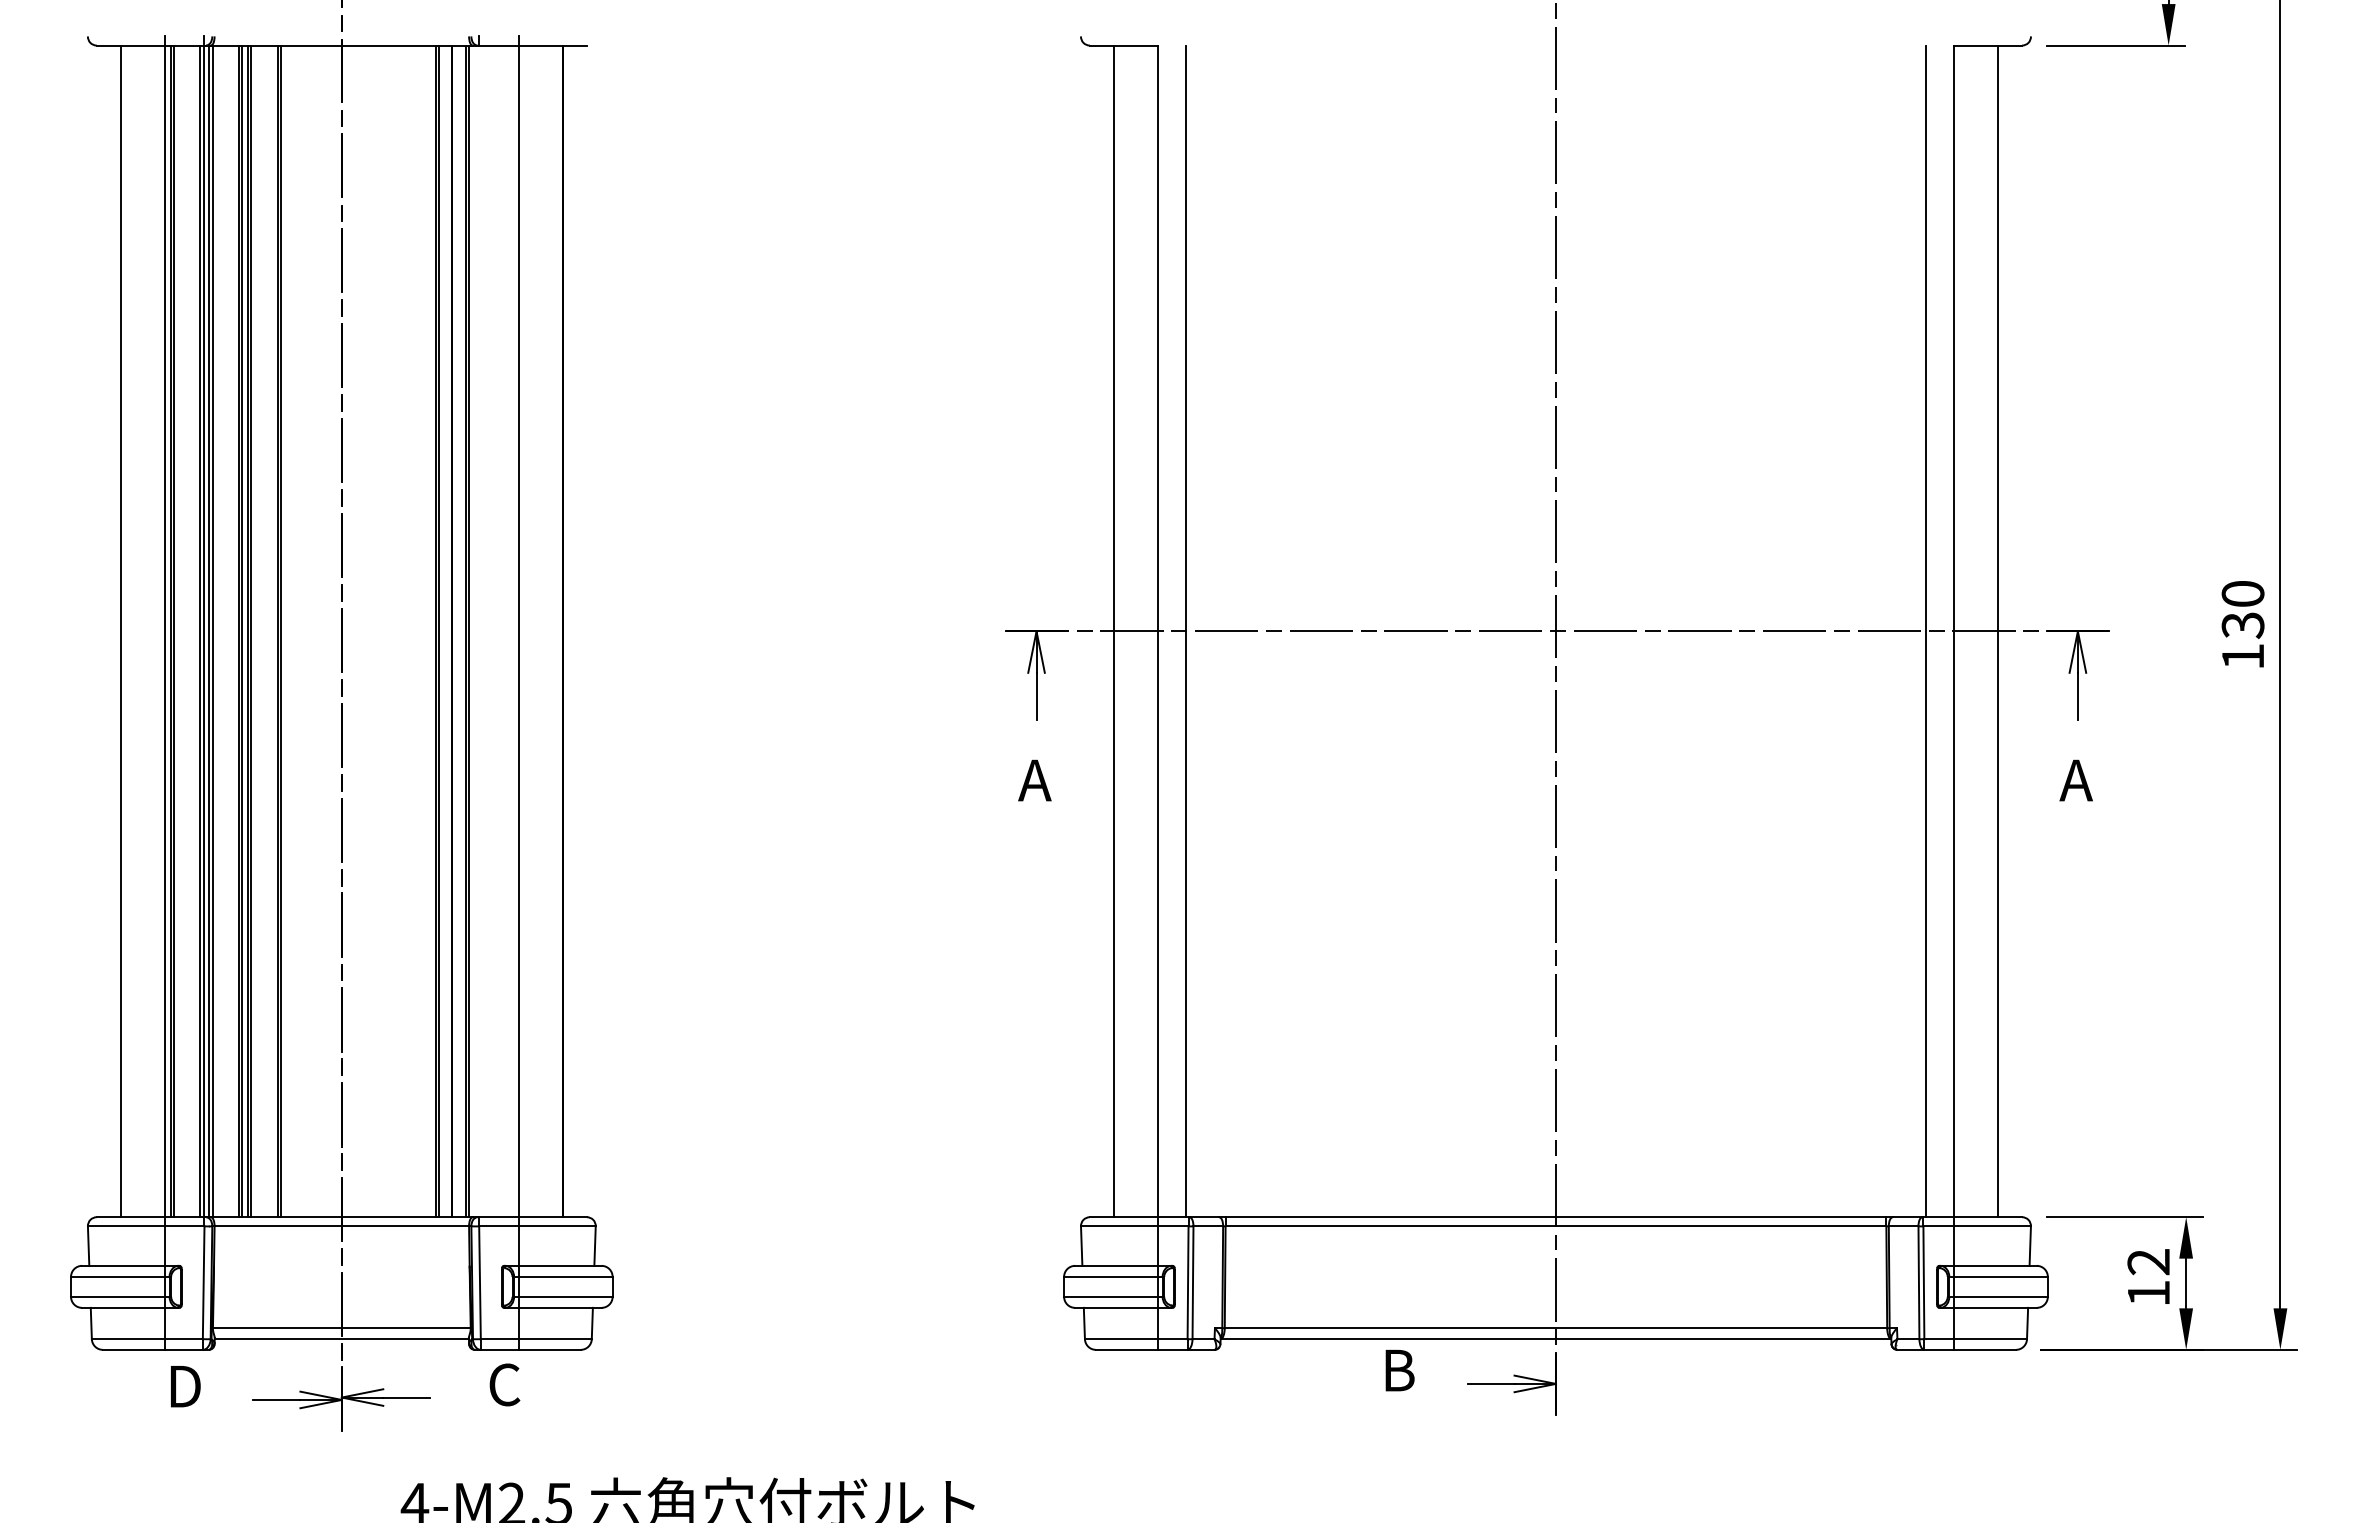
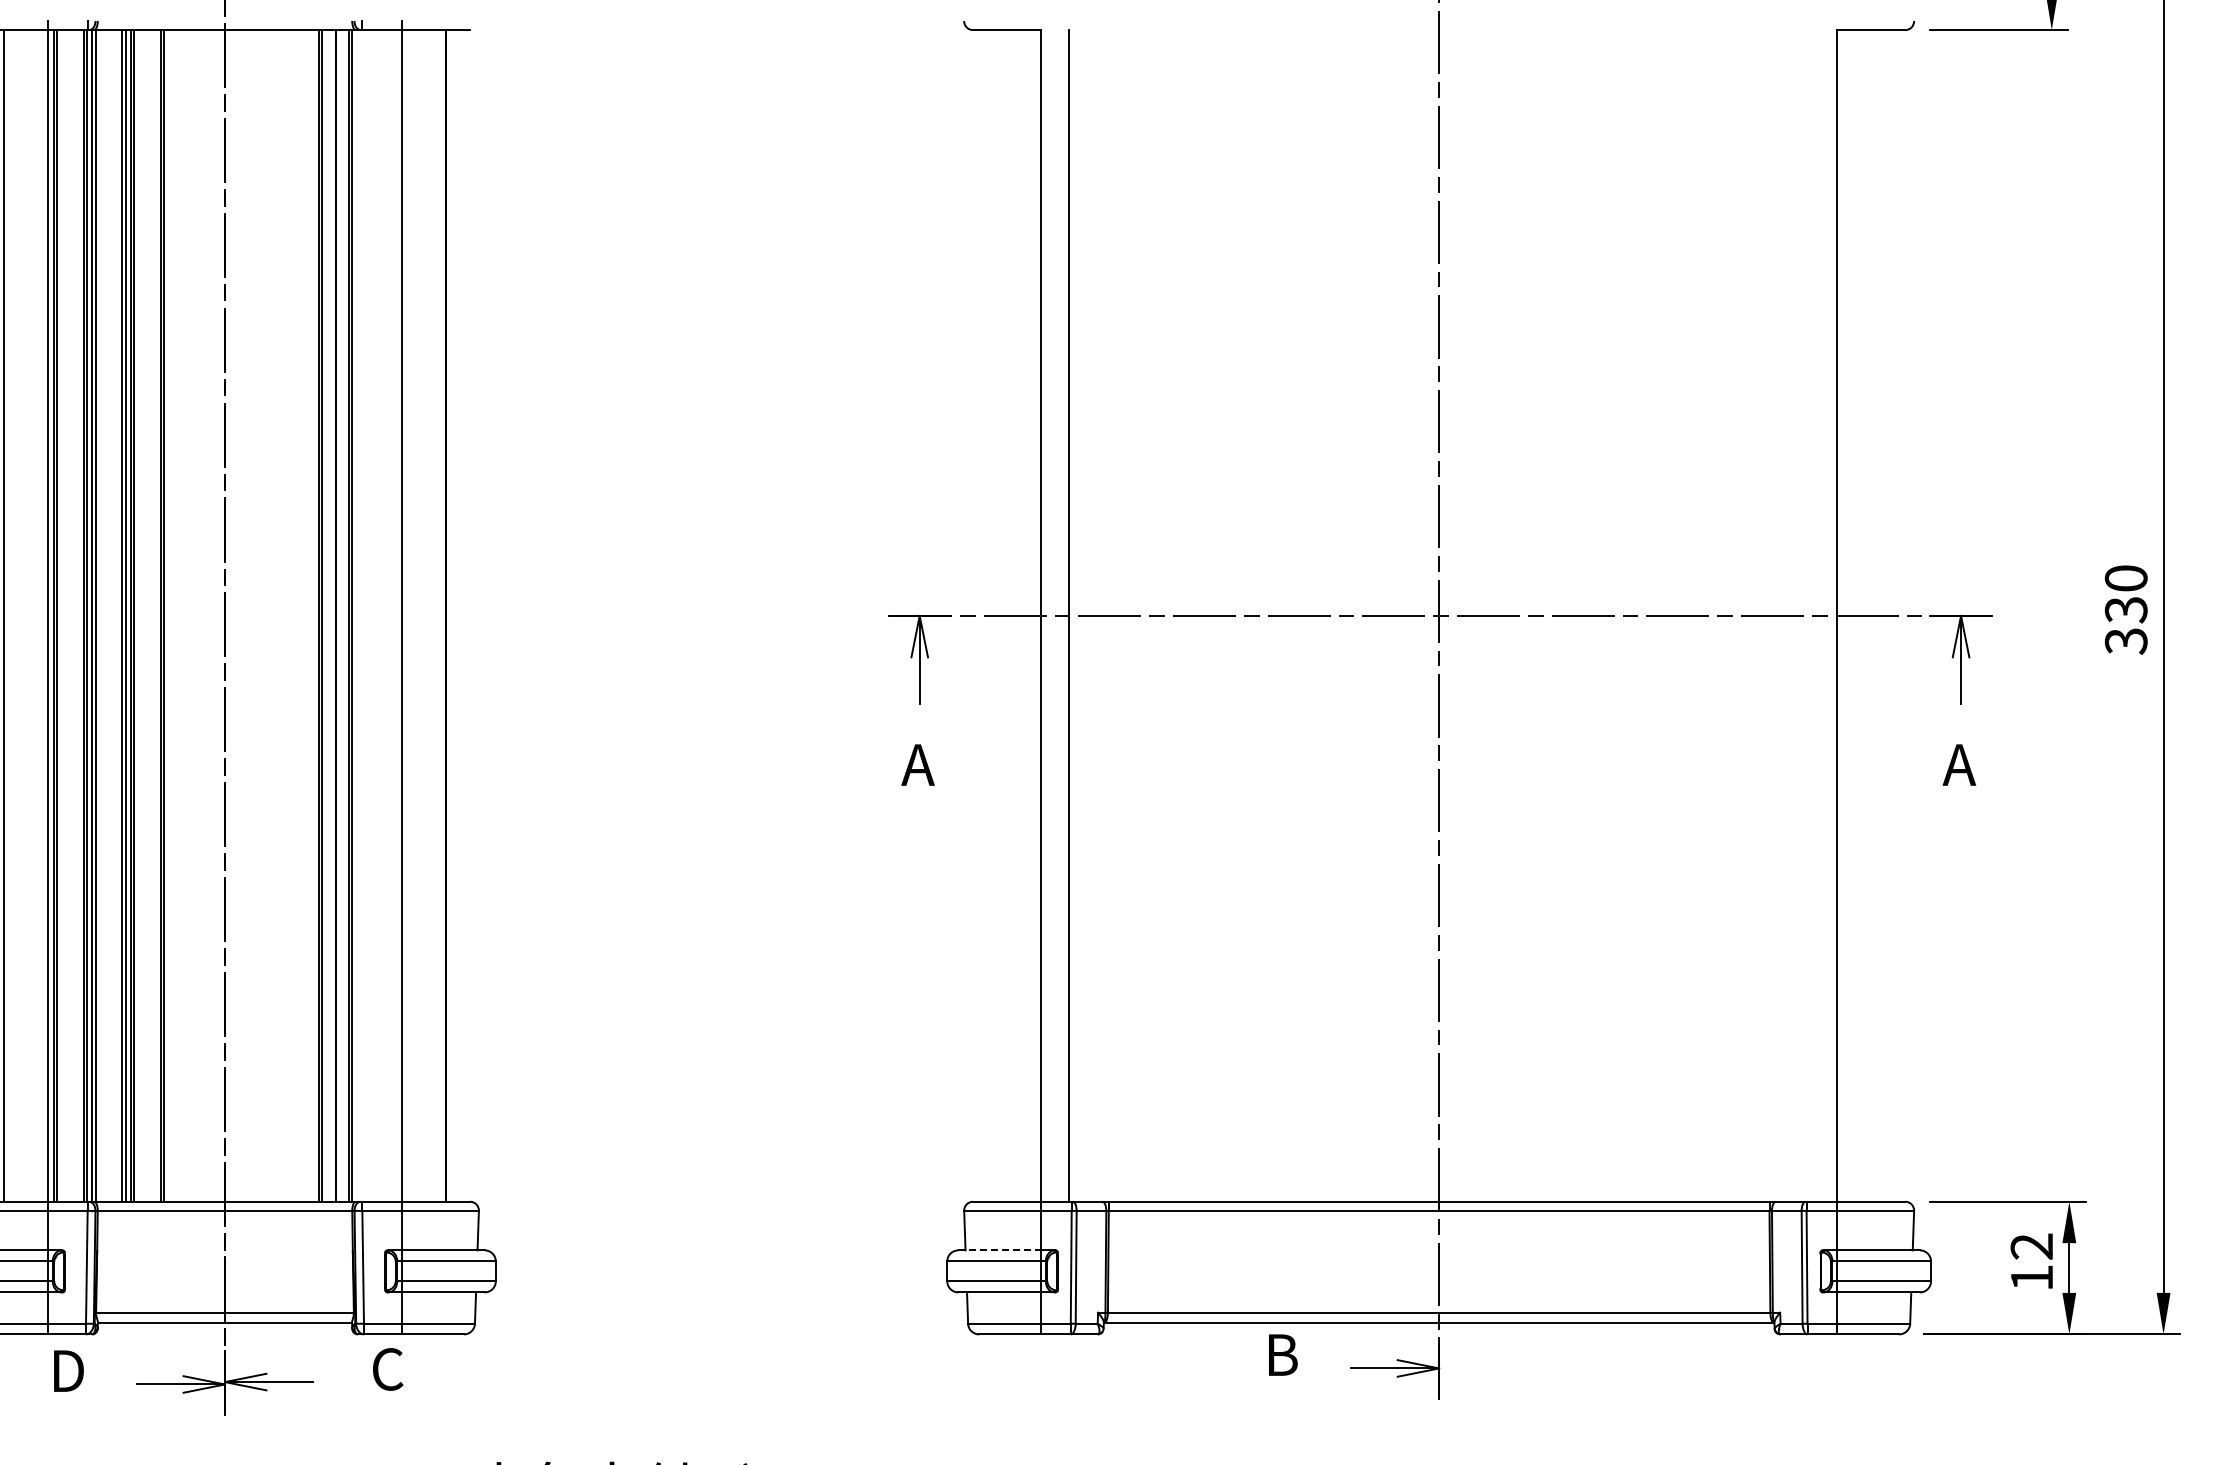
line: (1113, 631) -> (996, 616), removed
line: (1926, 631) -> (1809, 616), removed
line: (1998, 631) -> (1881, 616), removed
text: (2242, 657) -> (2125, 642), 130 -> 330
line: (1117, 1265) -> (1000, 1250), solid -> dashed

